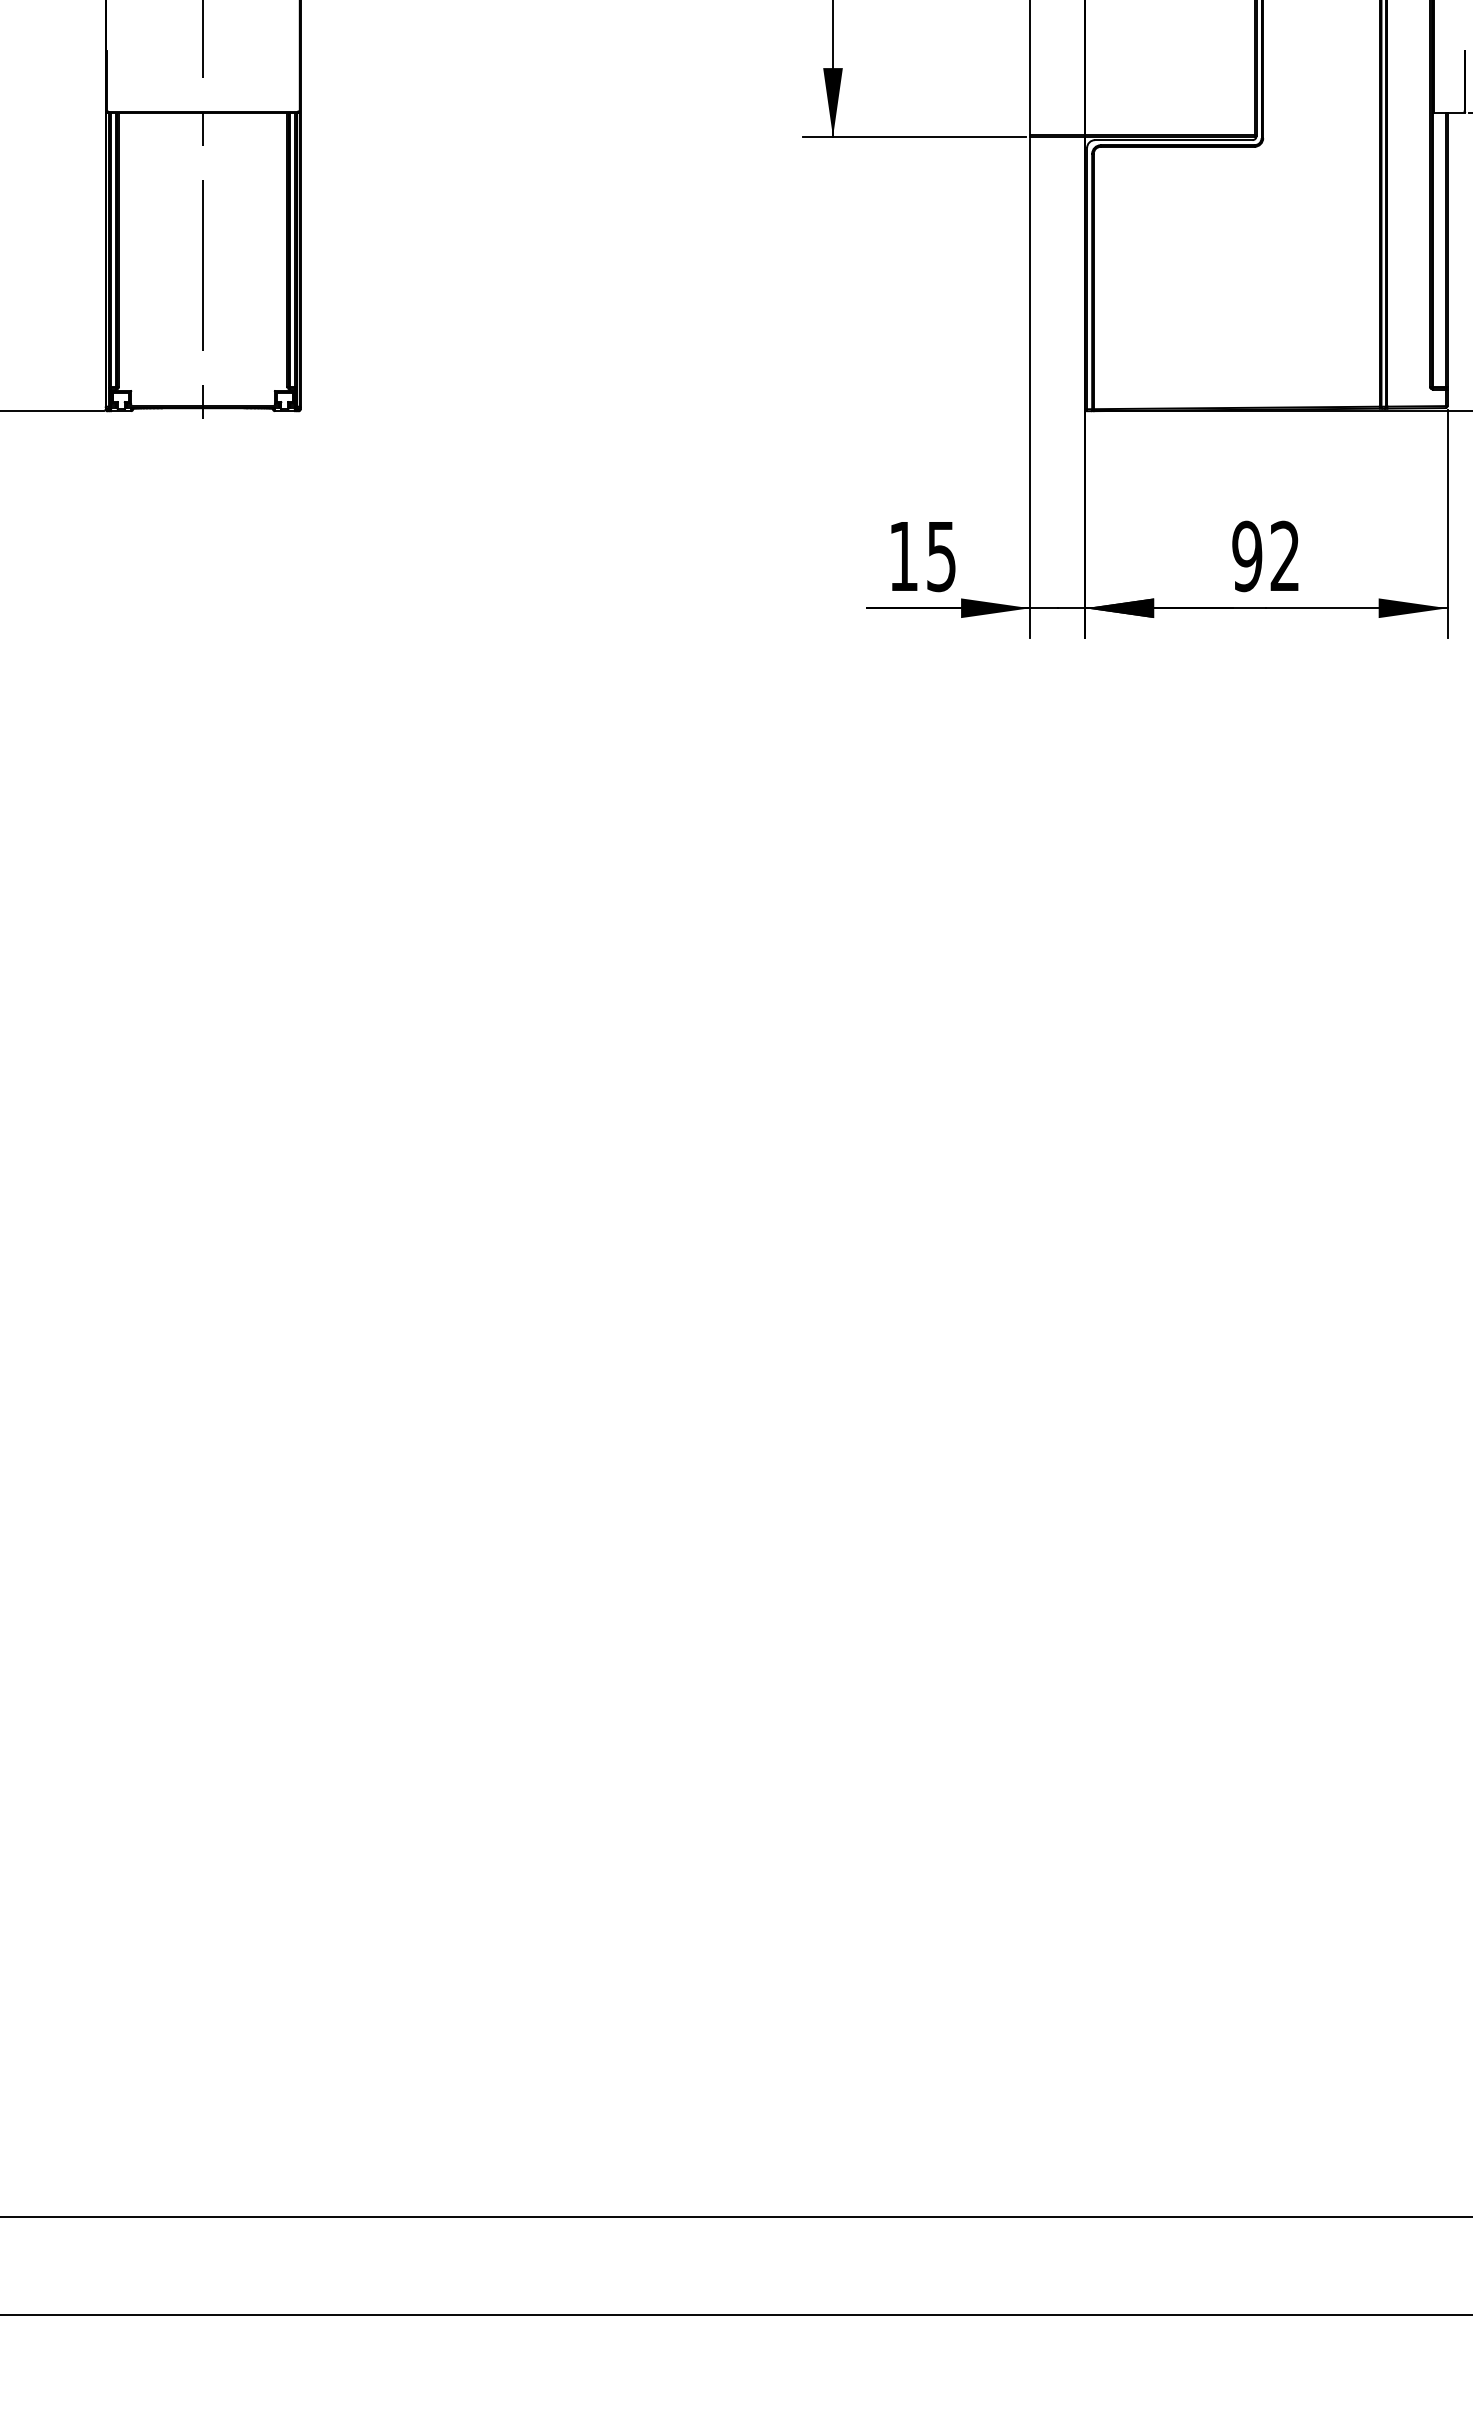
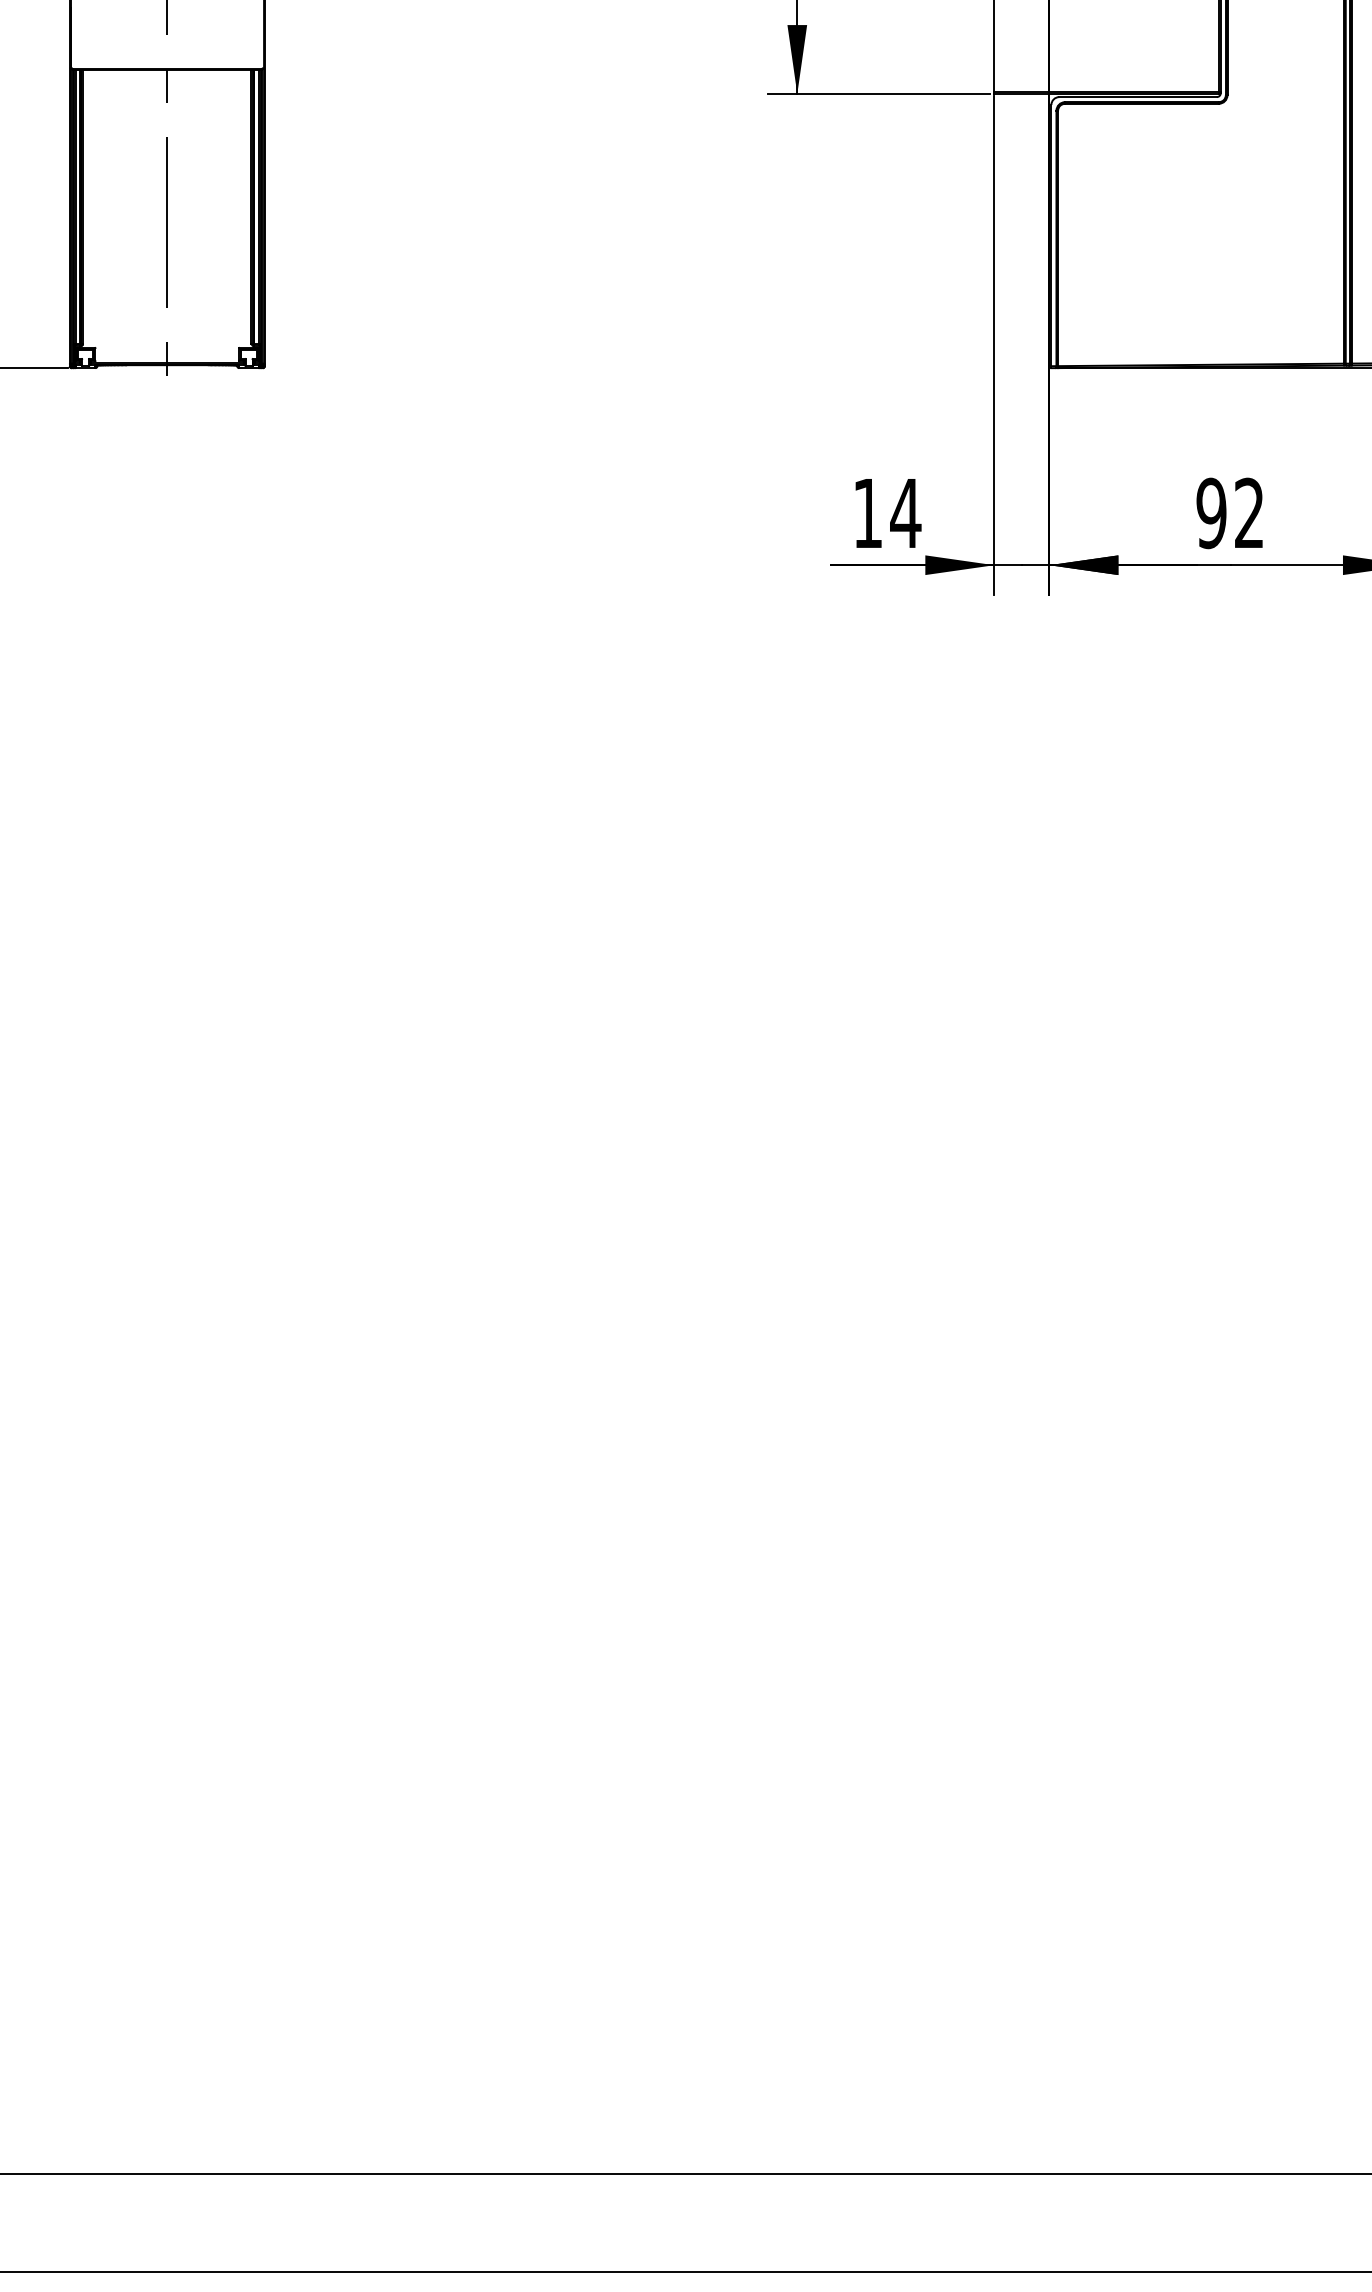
text: (941, 557) -> (905, 514), 15 -> 14

